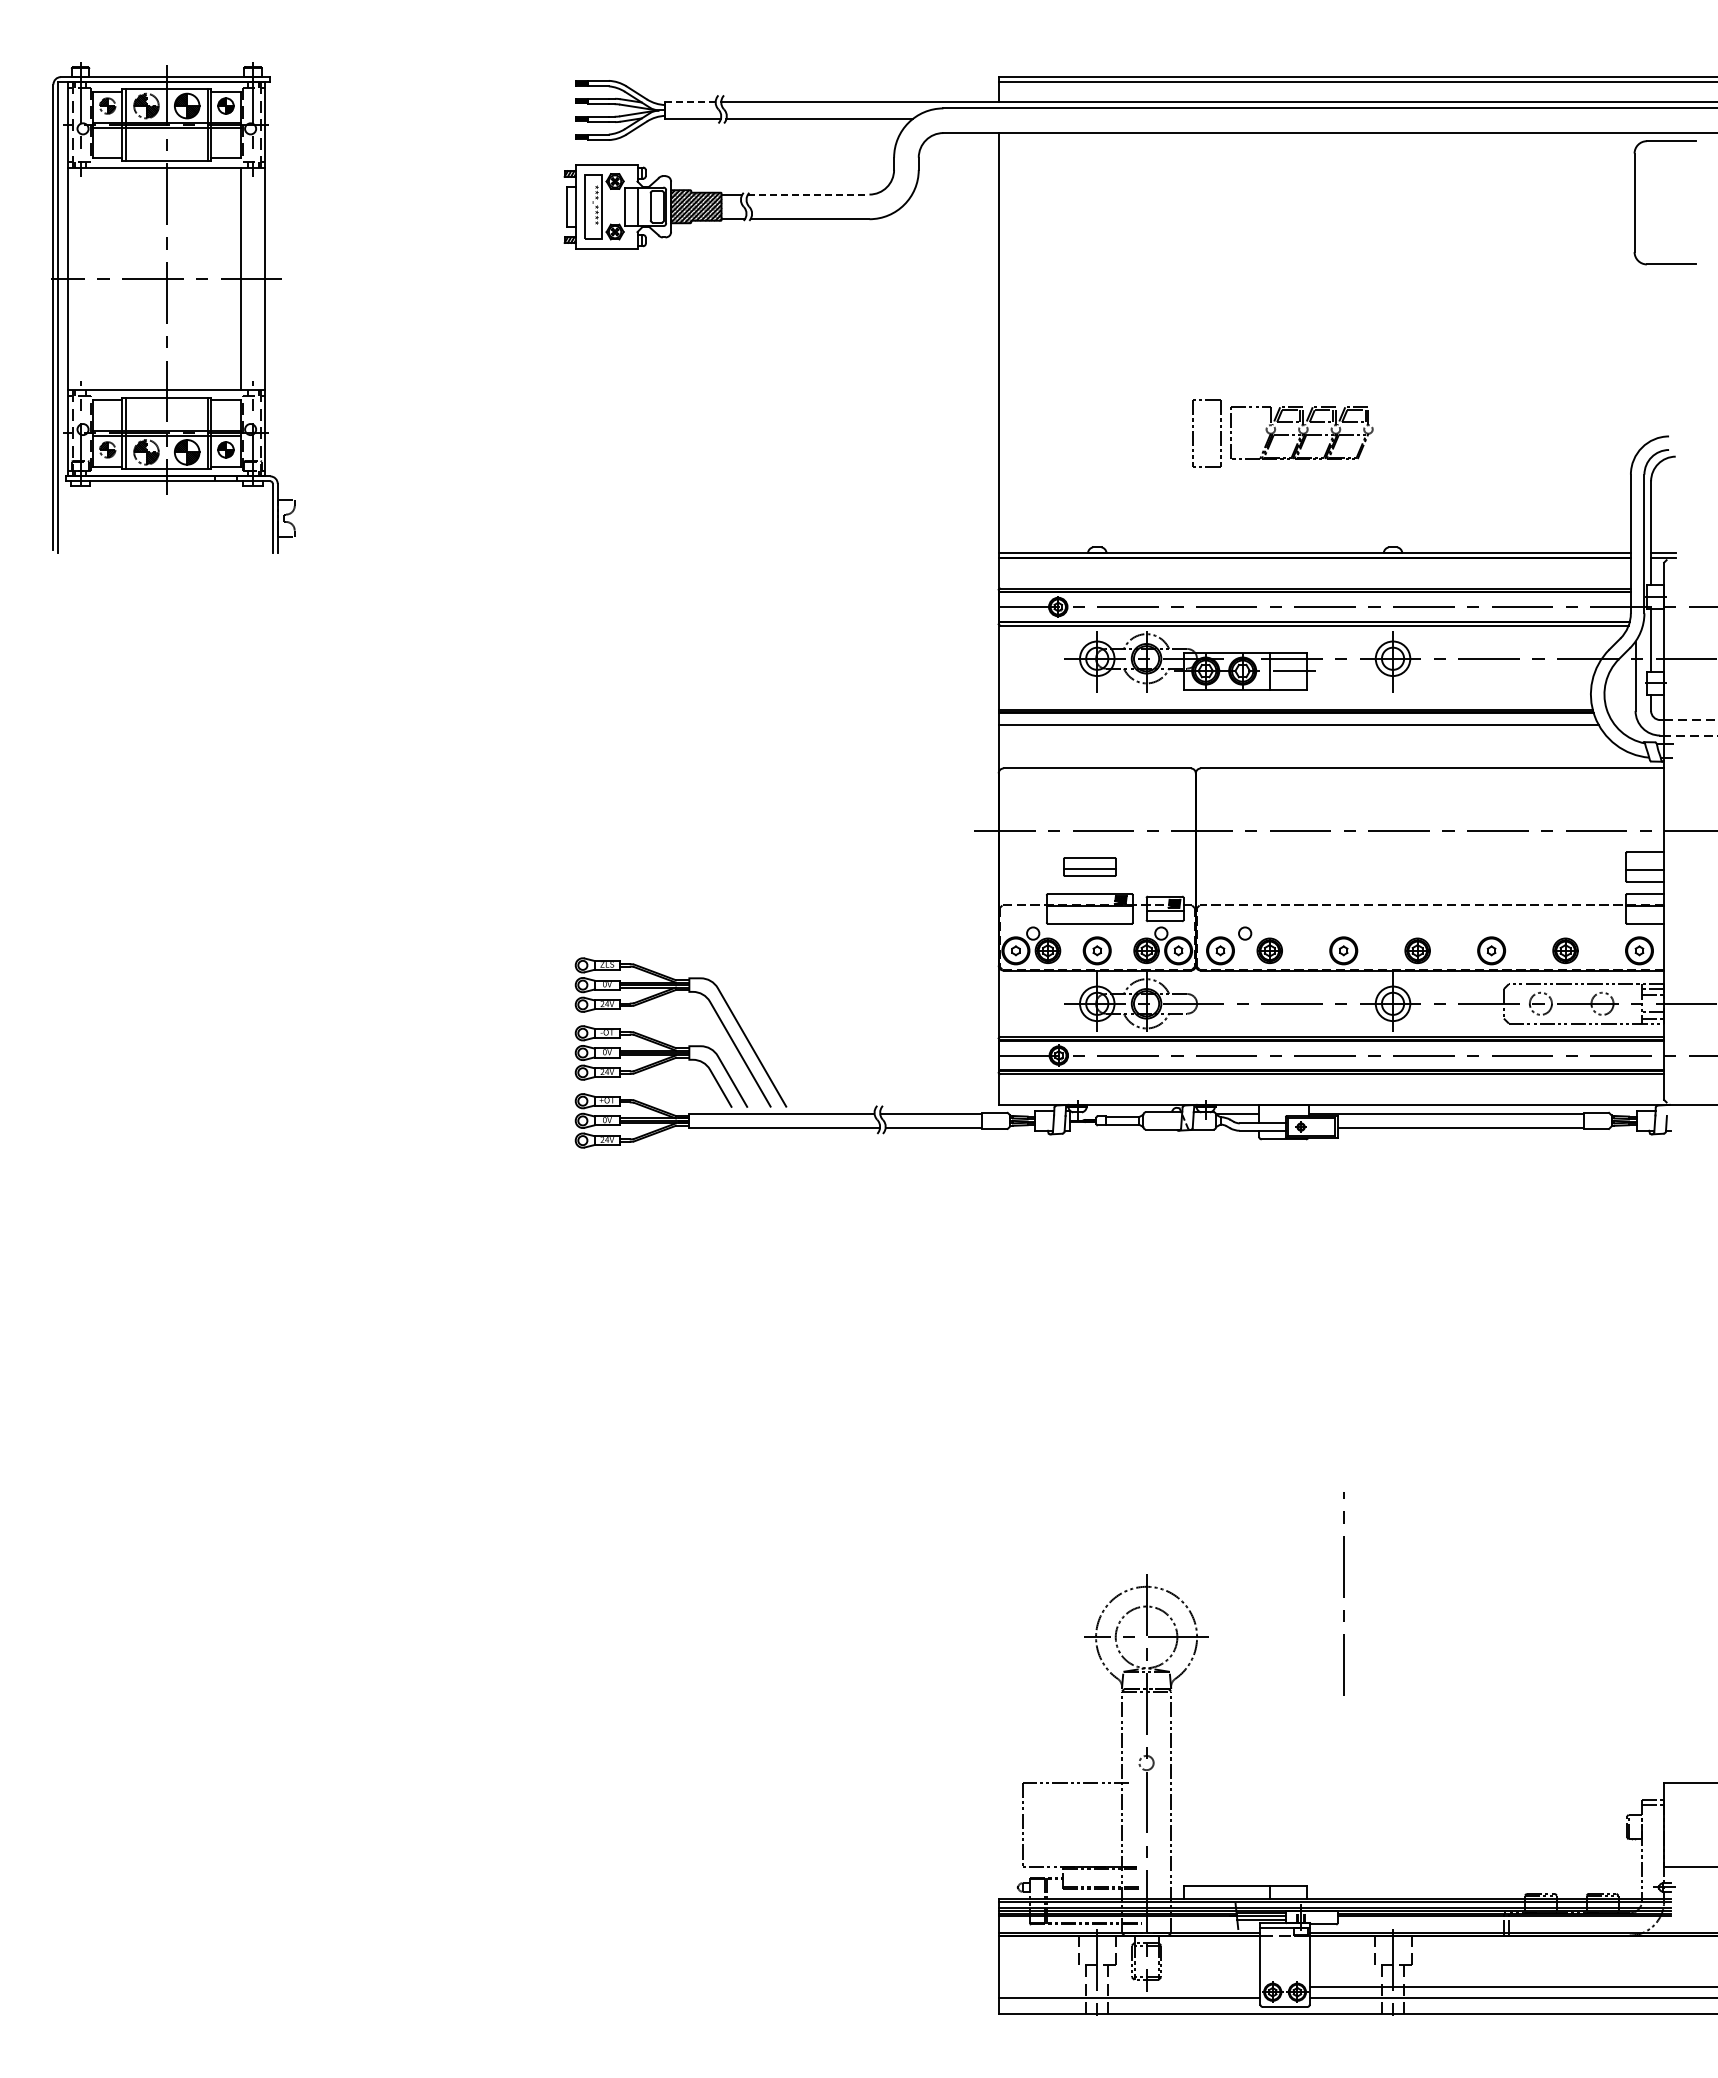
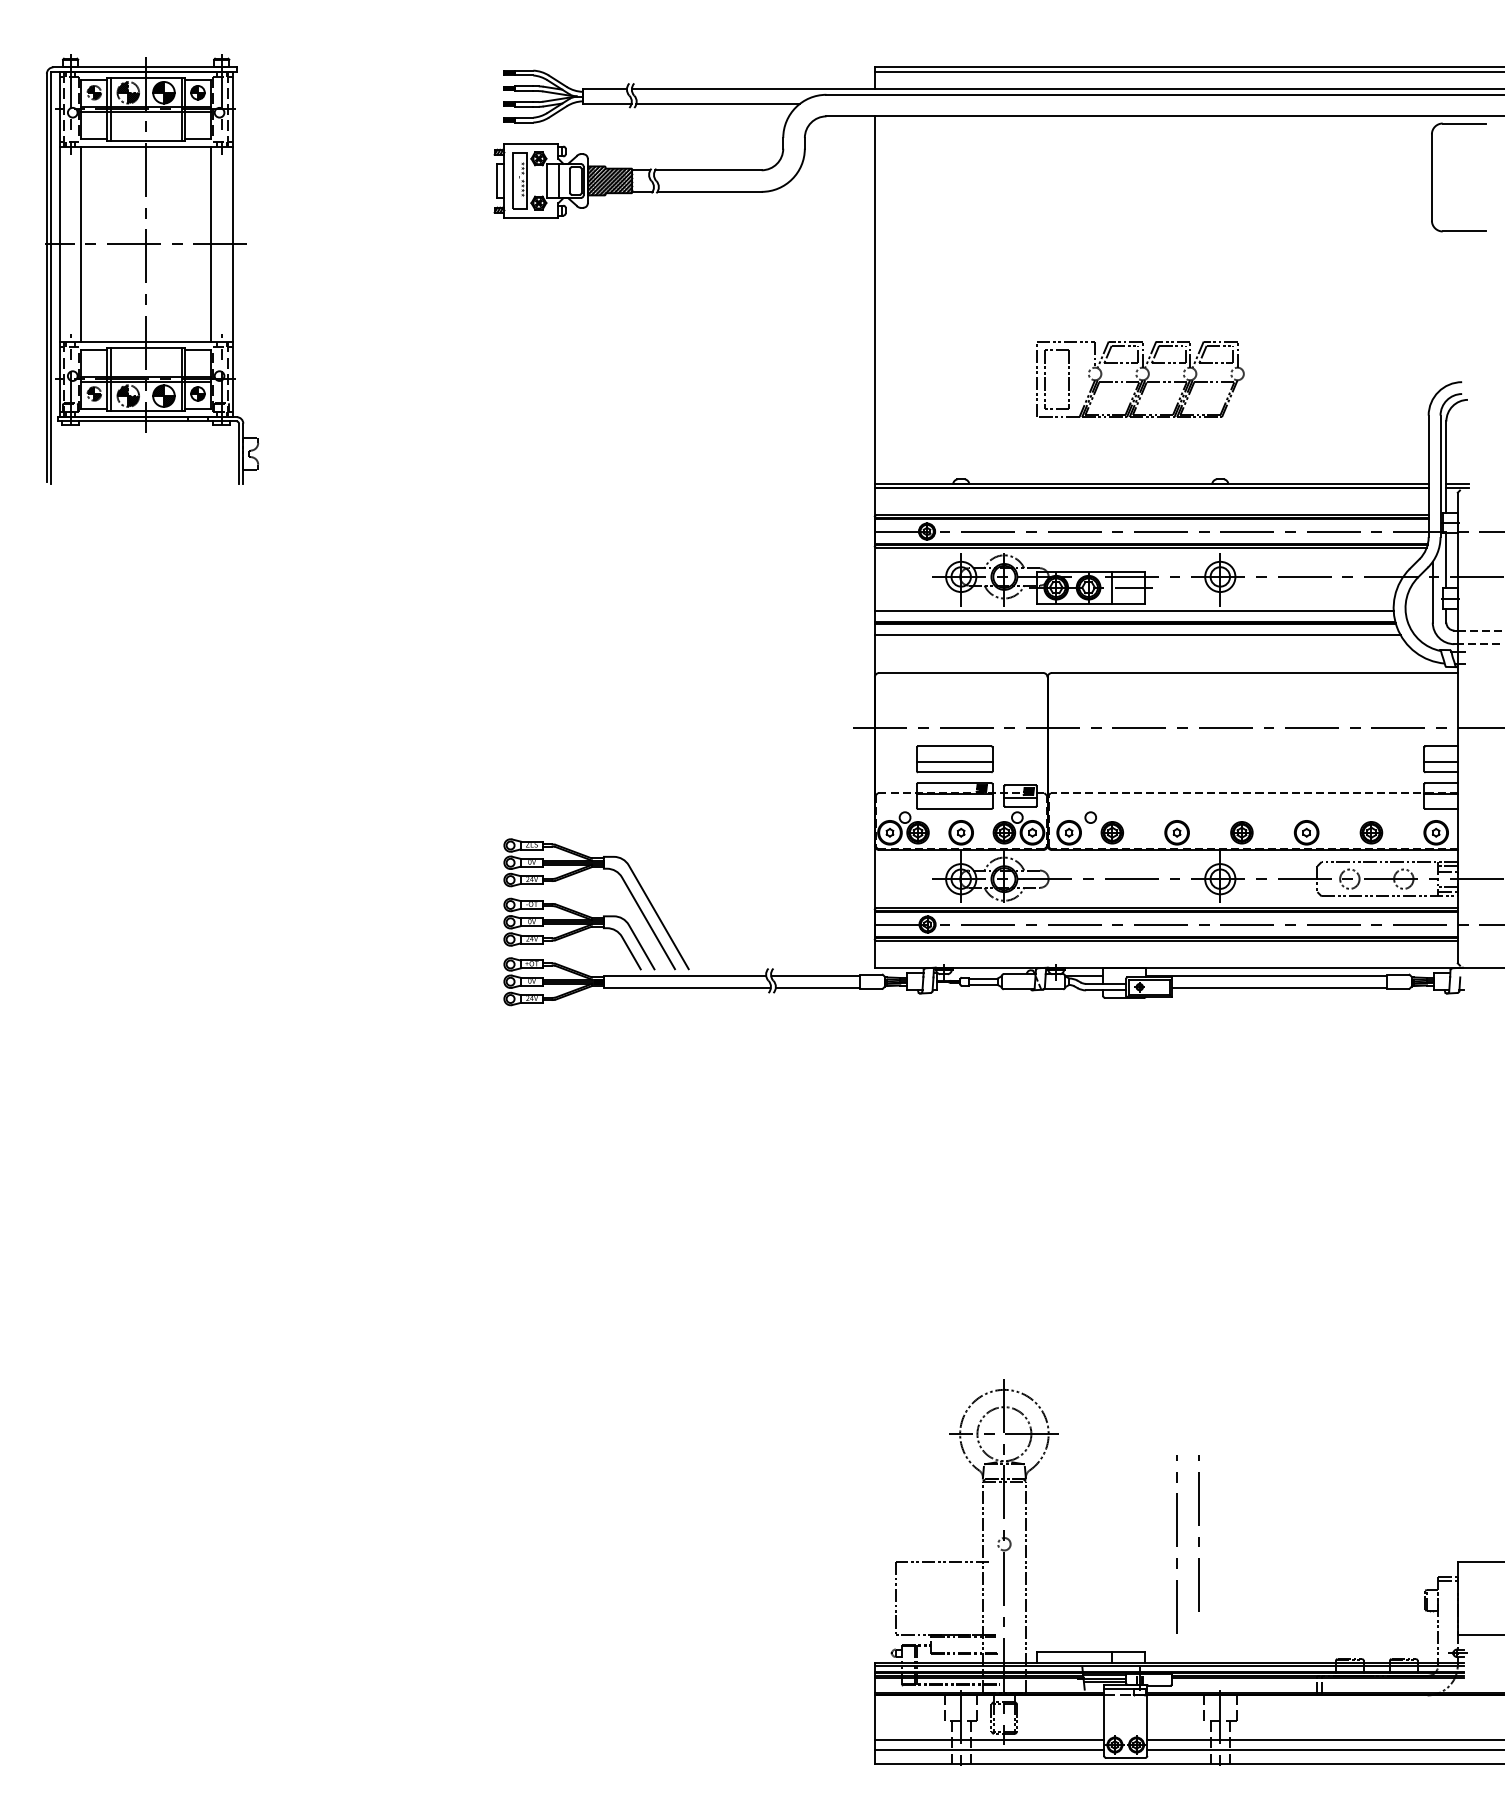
line: (690, 101) -> (604, 88), dashed -> solid
line: (808, 194) -> (708, 170), dashed -> solid
line: (92, 279) -> (81, 244), added
part: (1301, 432) -> (1140, 378), size x1.67
line: (1294, 698) -> (1133, 611), added
part: (1089, 866) -> (954, 758), size x1.67
line: (1343, 1593) -> (1176, 1543), moved
line: (1367, 1754) -> (1197, 1536), added
line: (1129, 1986) -> (989, 1740), added

